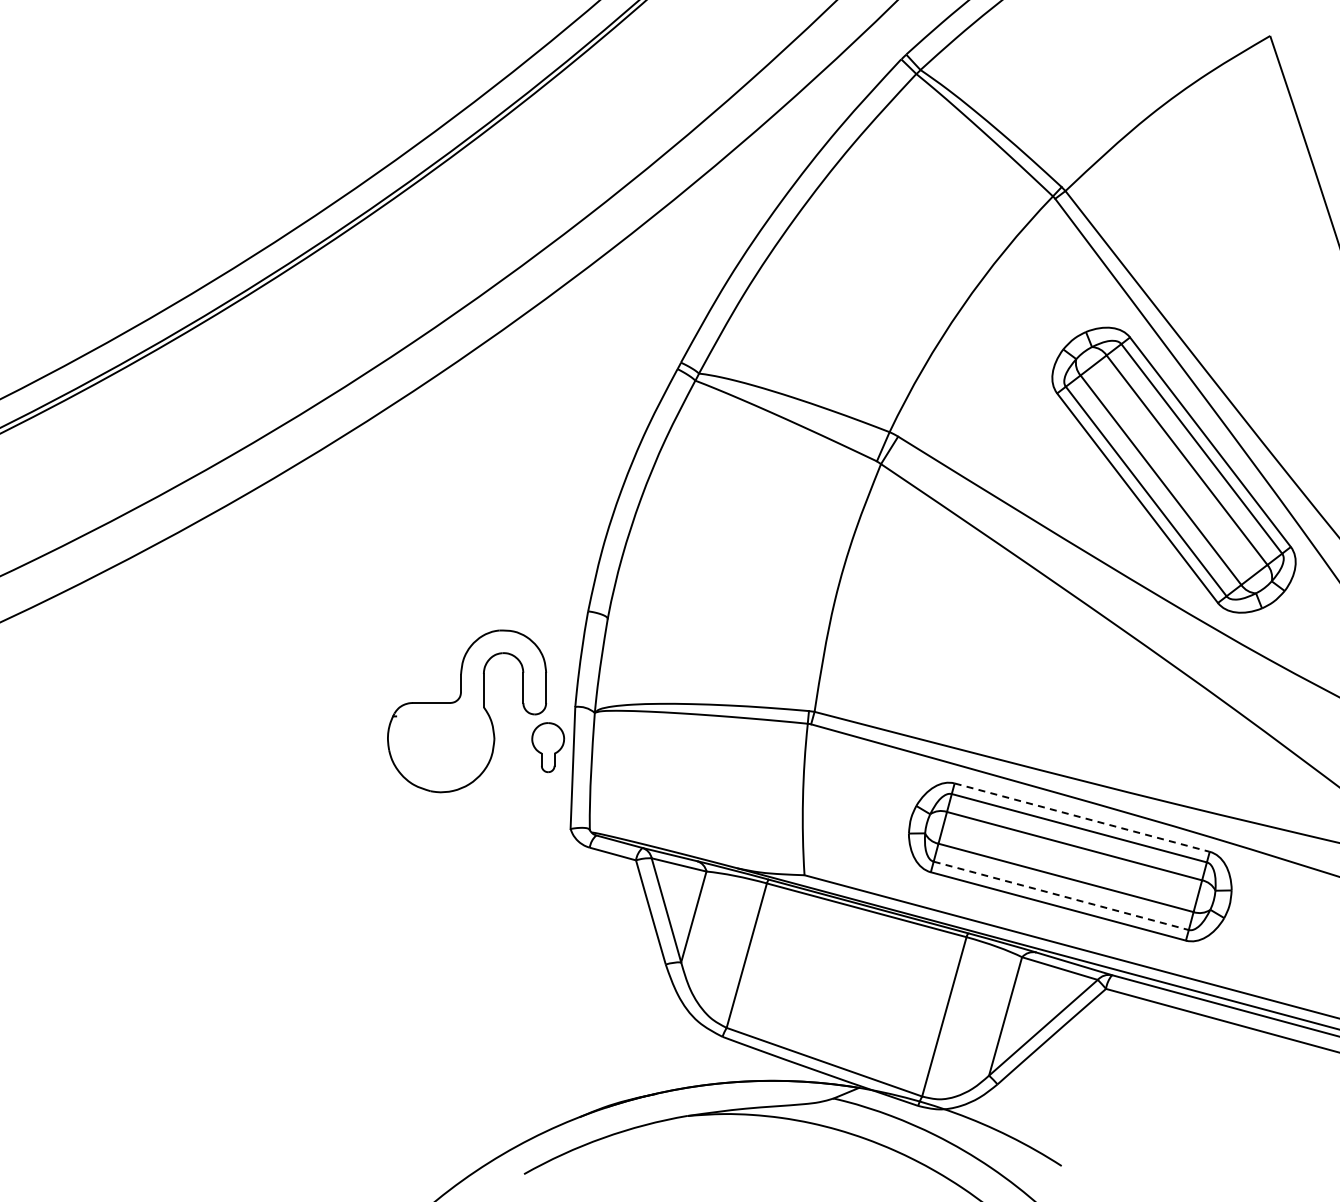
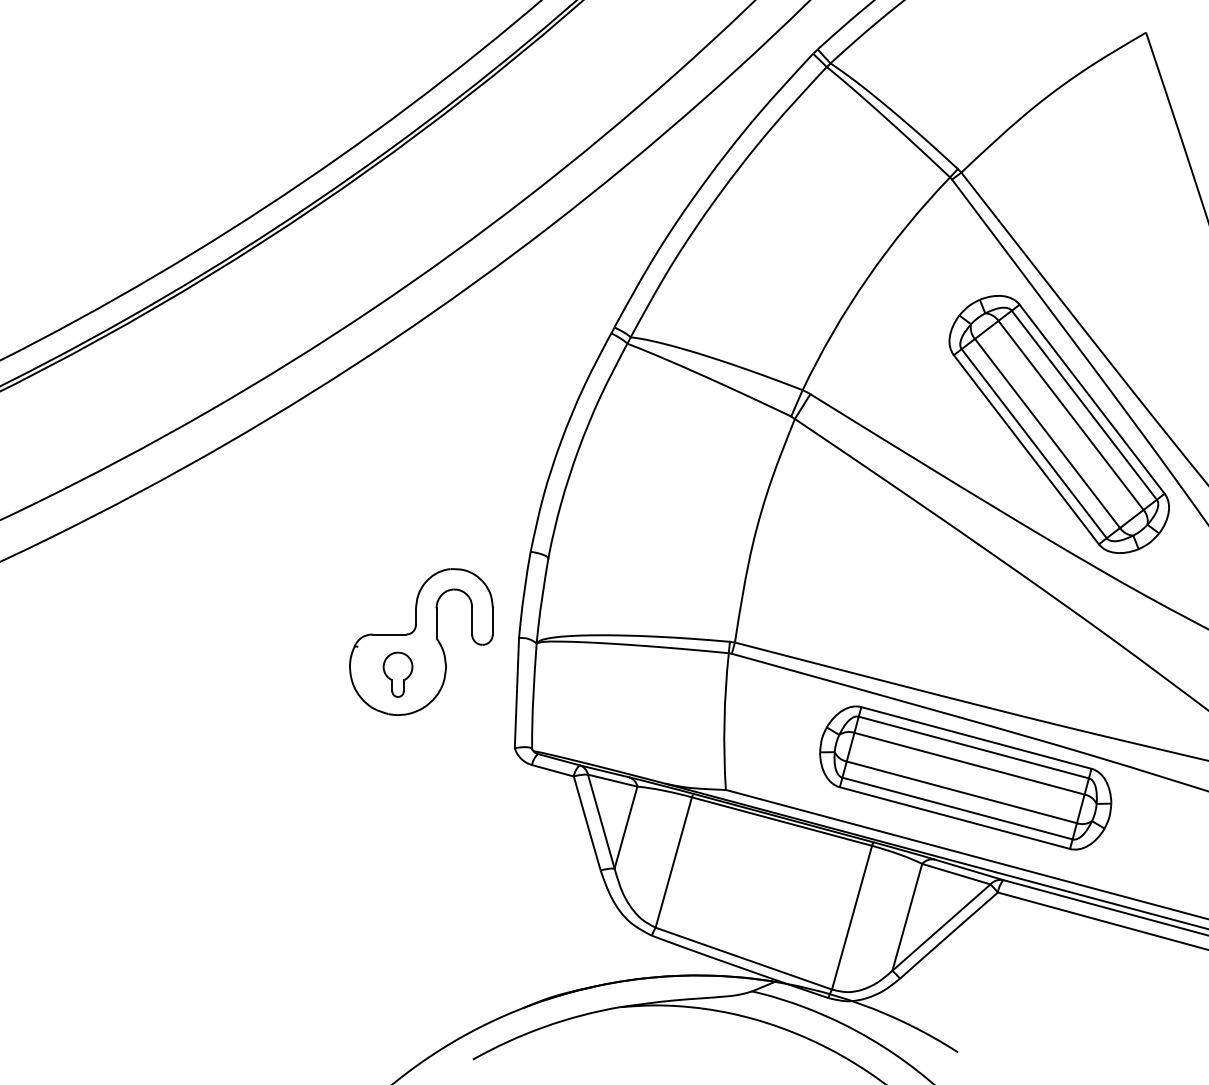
part: (548, 747) -> (398, 674), moved
line: (1082, 817) -> (976, 737), dashed -> solid
line: (1061, 895) -> (957, 808), dashed -> solid

